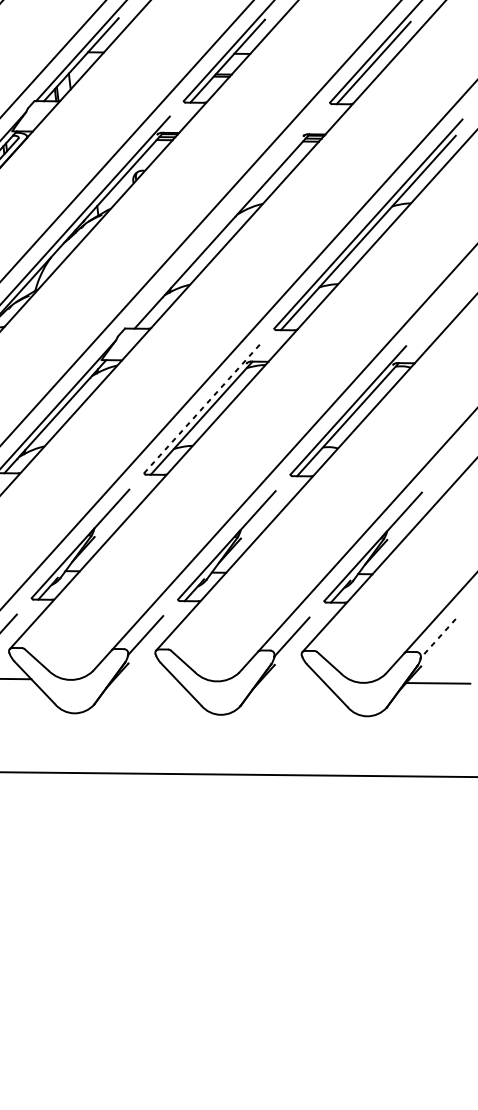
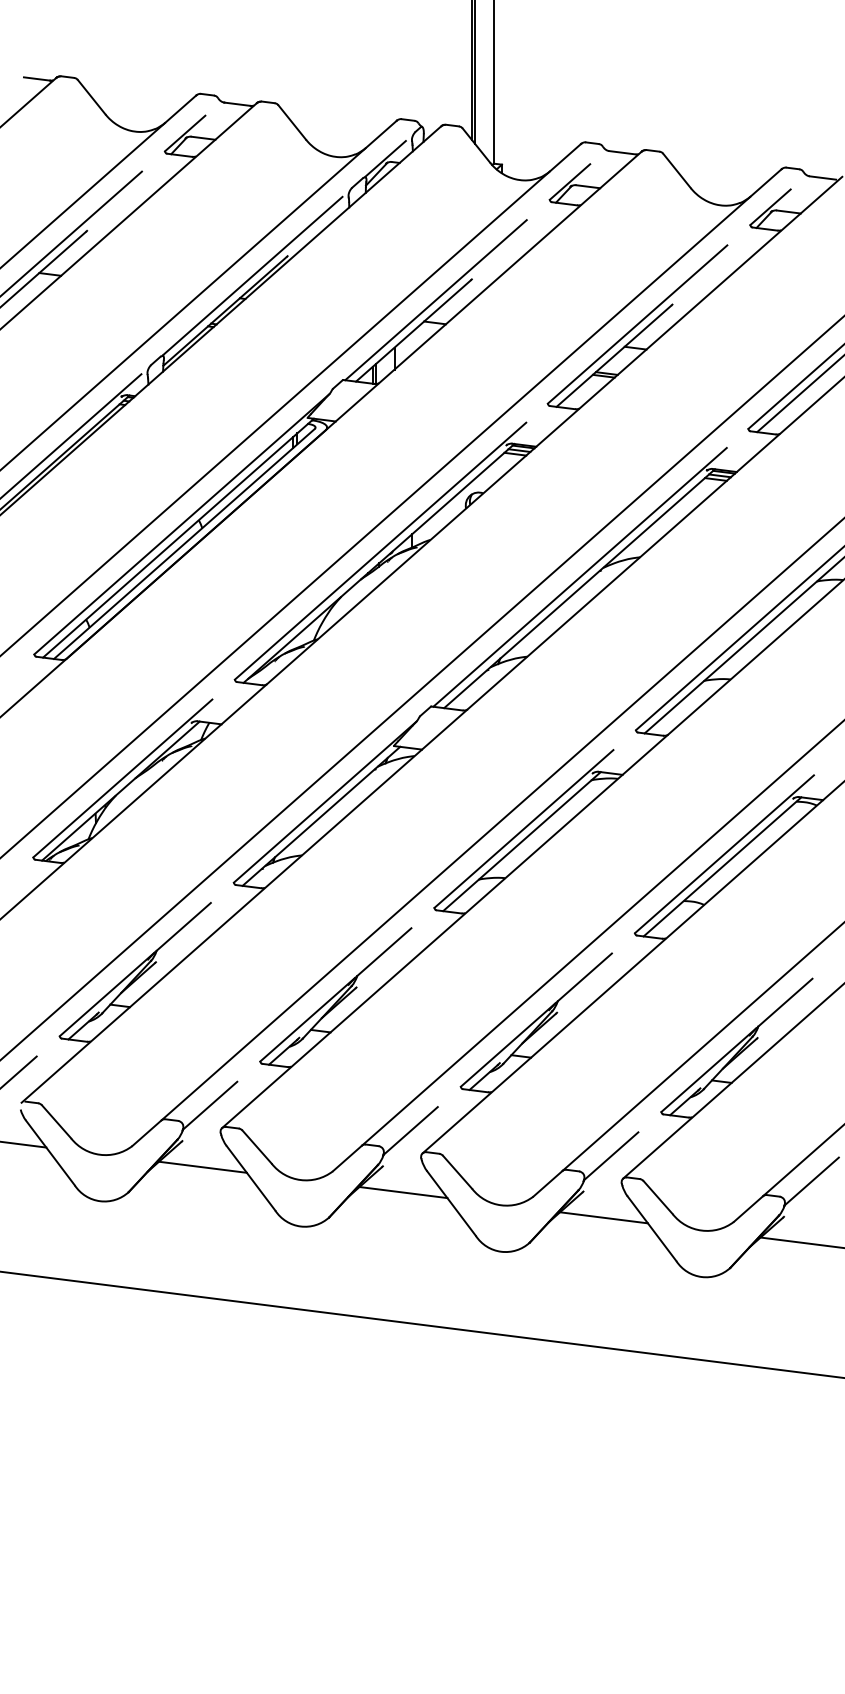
line: (220, 222) -> (579, 576), added
line: (201, 409) -> (523, 829), dashed -> solid
line: (438, 638) -> (811, 1181), dashed -> solid
line: (145, 680) -> (403, 1192), added
line: (291, 681) -> (603, 1217), added

